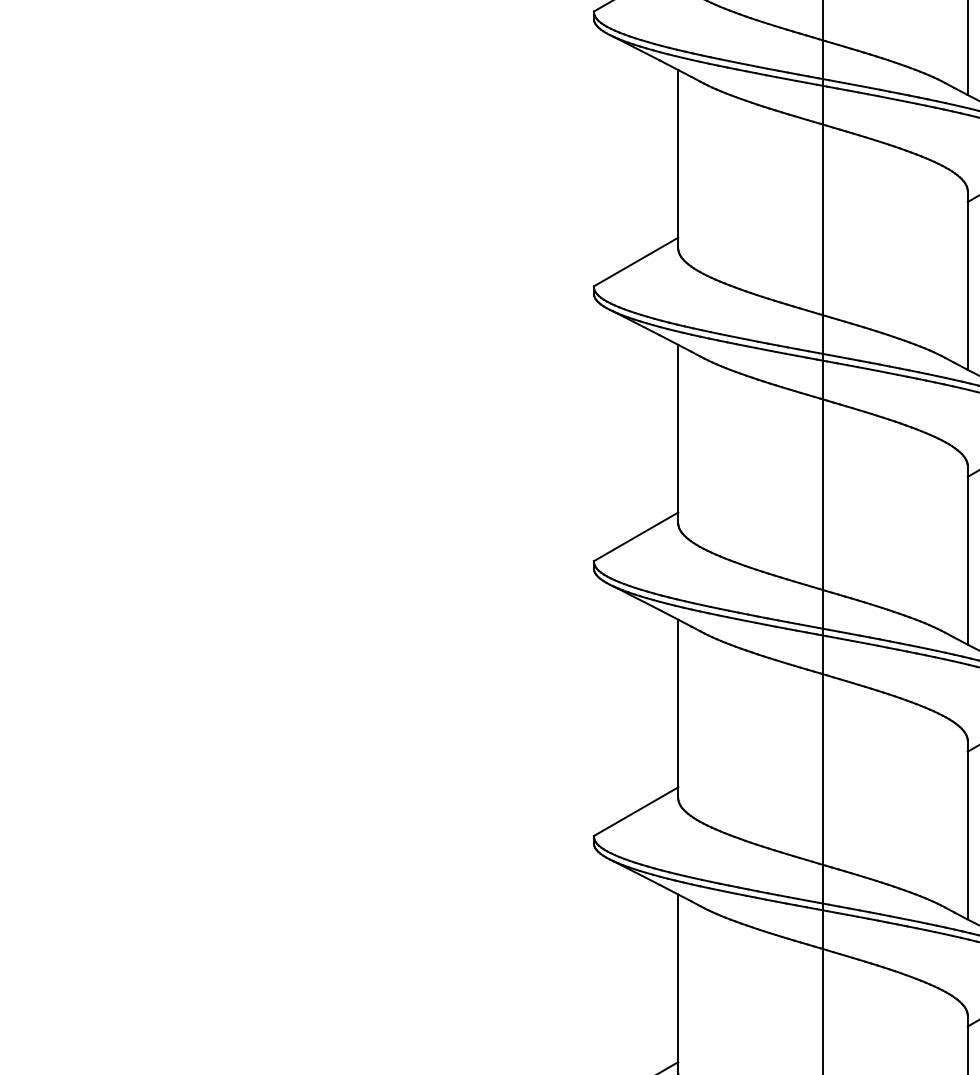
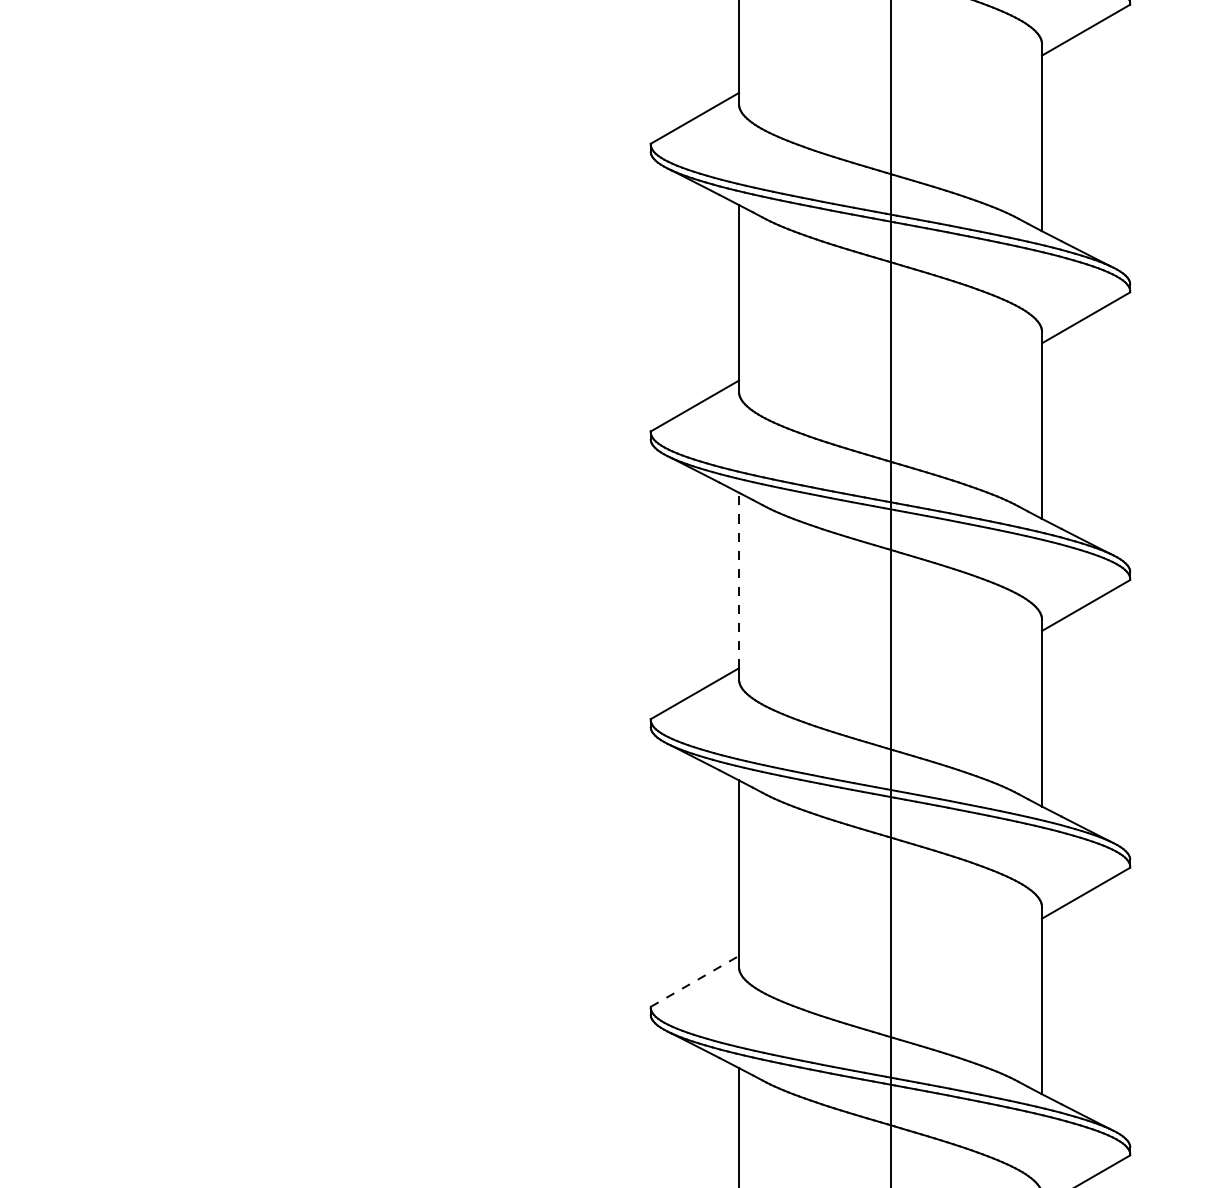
line: (678, 428) -> (739, 580), solid -> dashed
line: (635, 811) -> (694, 981), solid -> dashed

